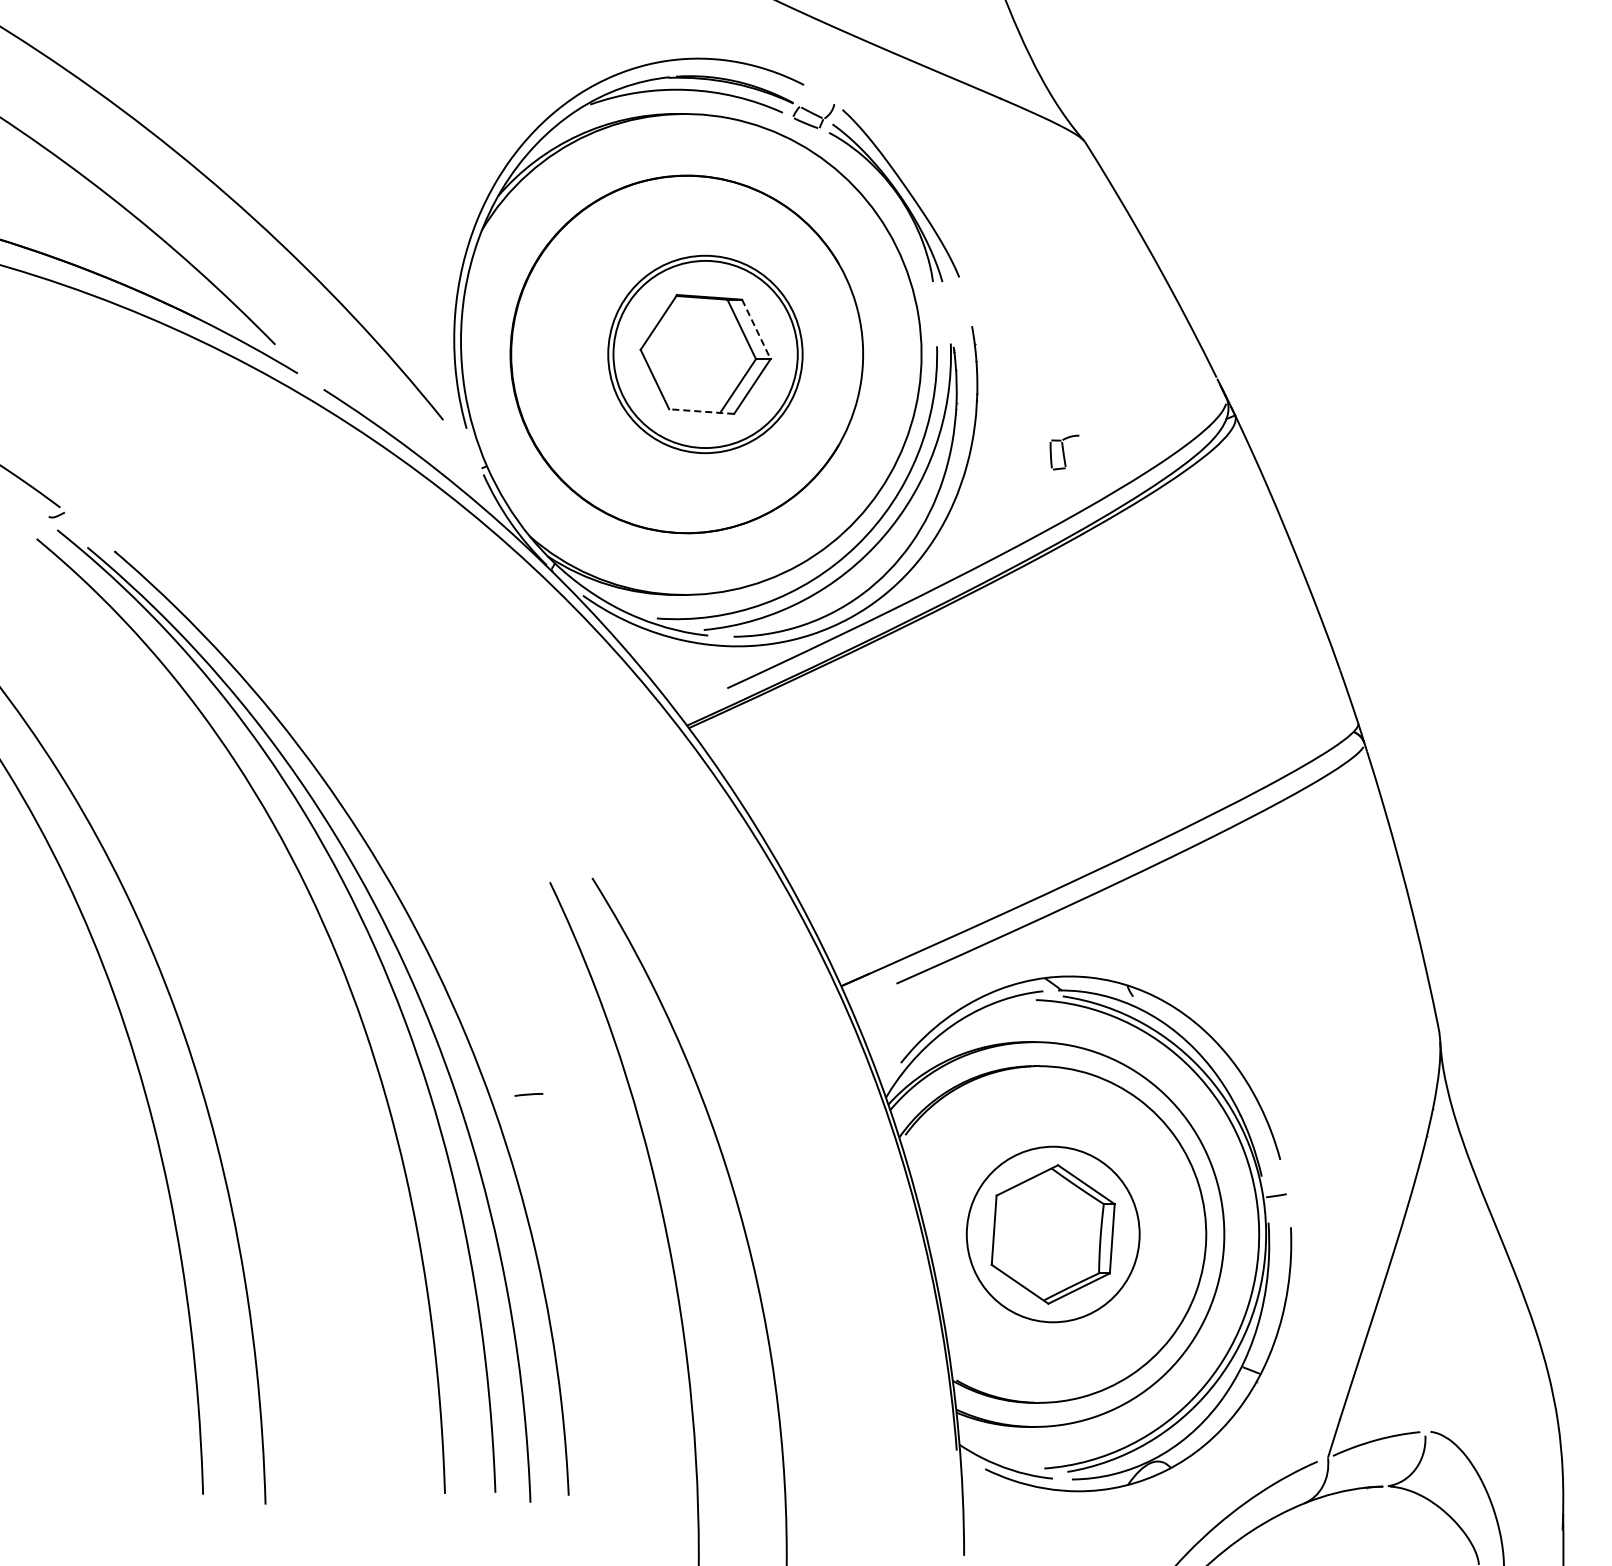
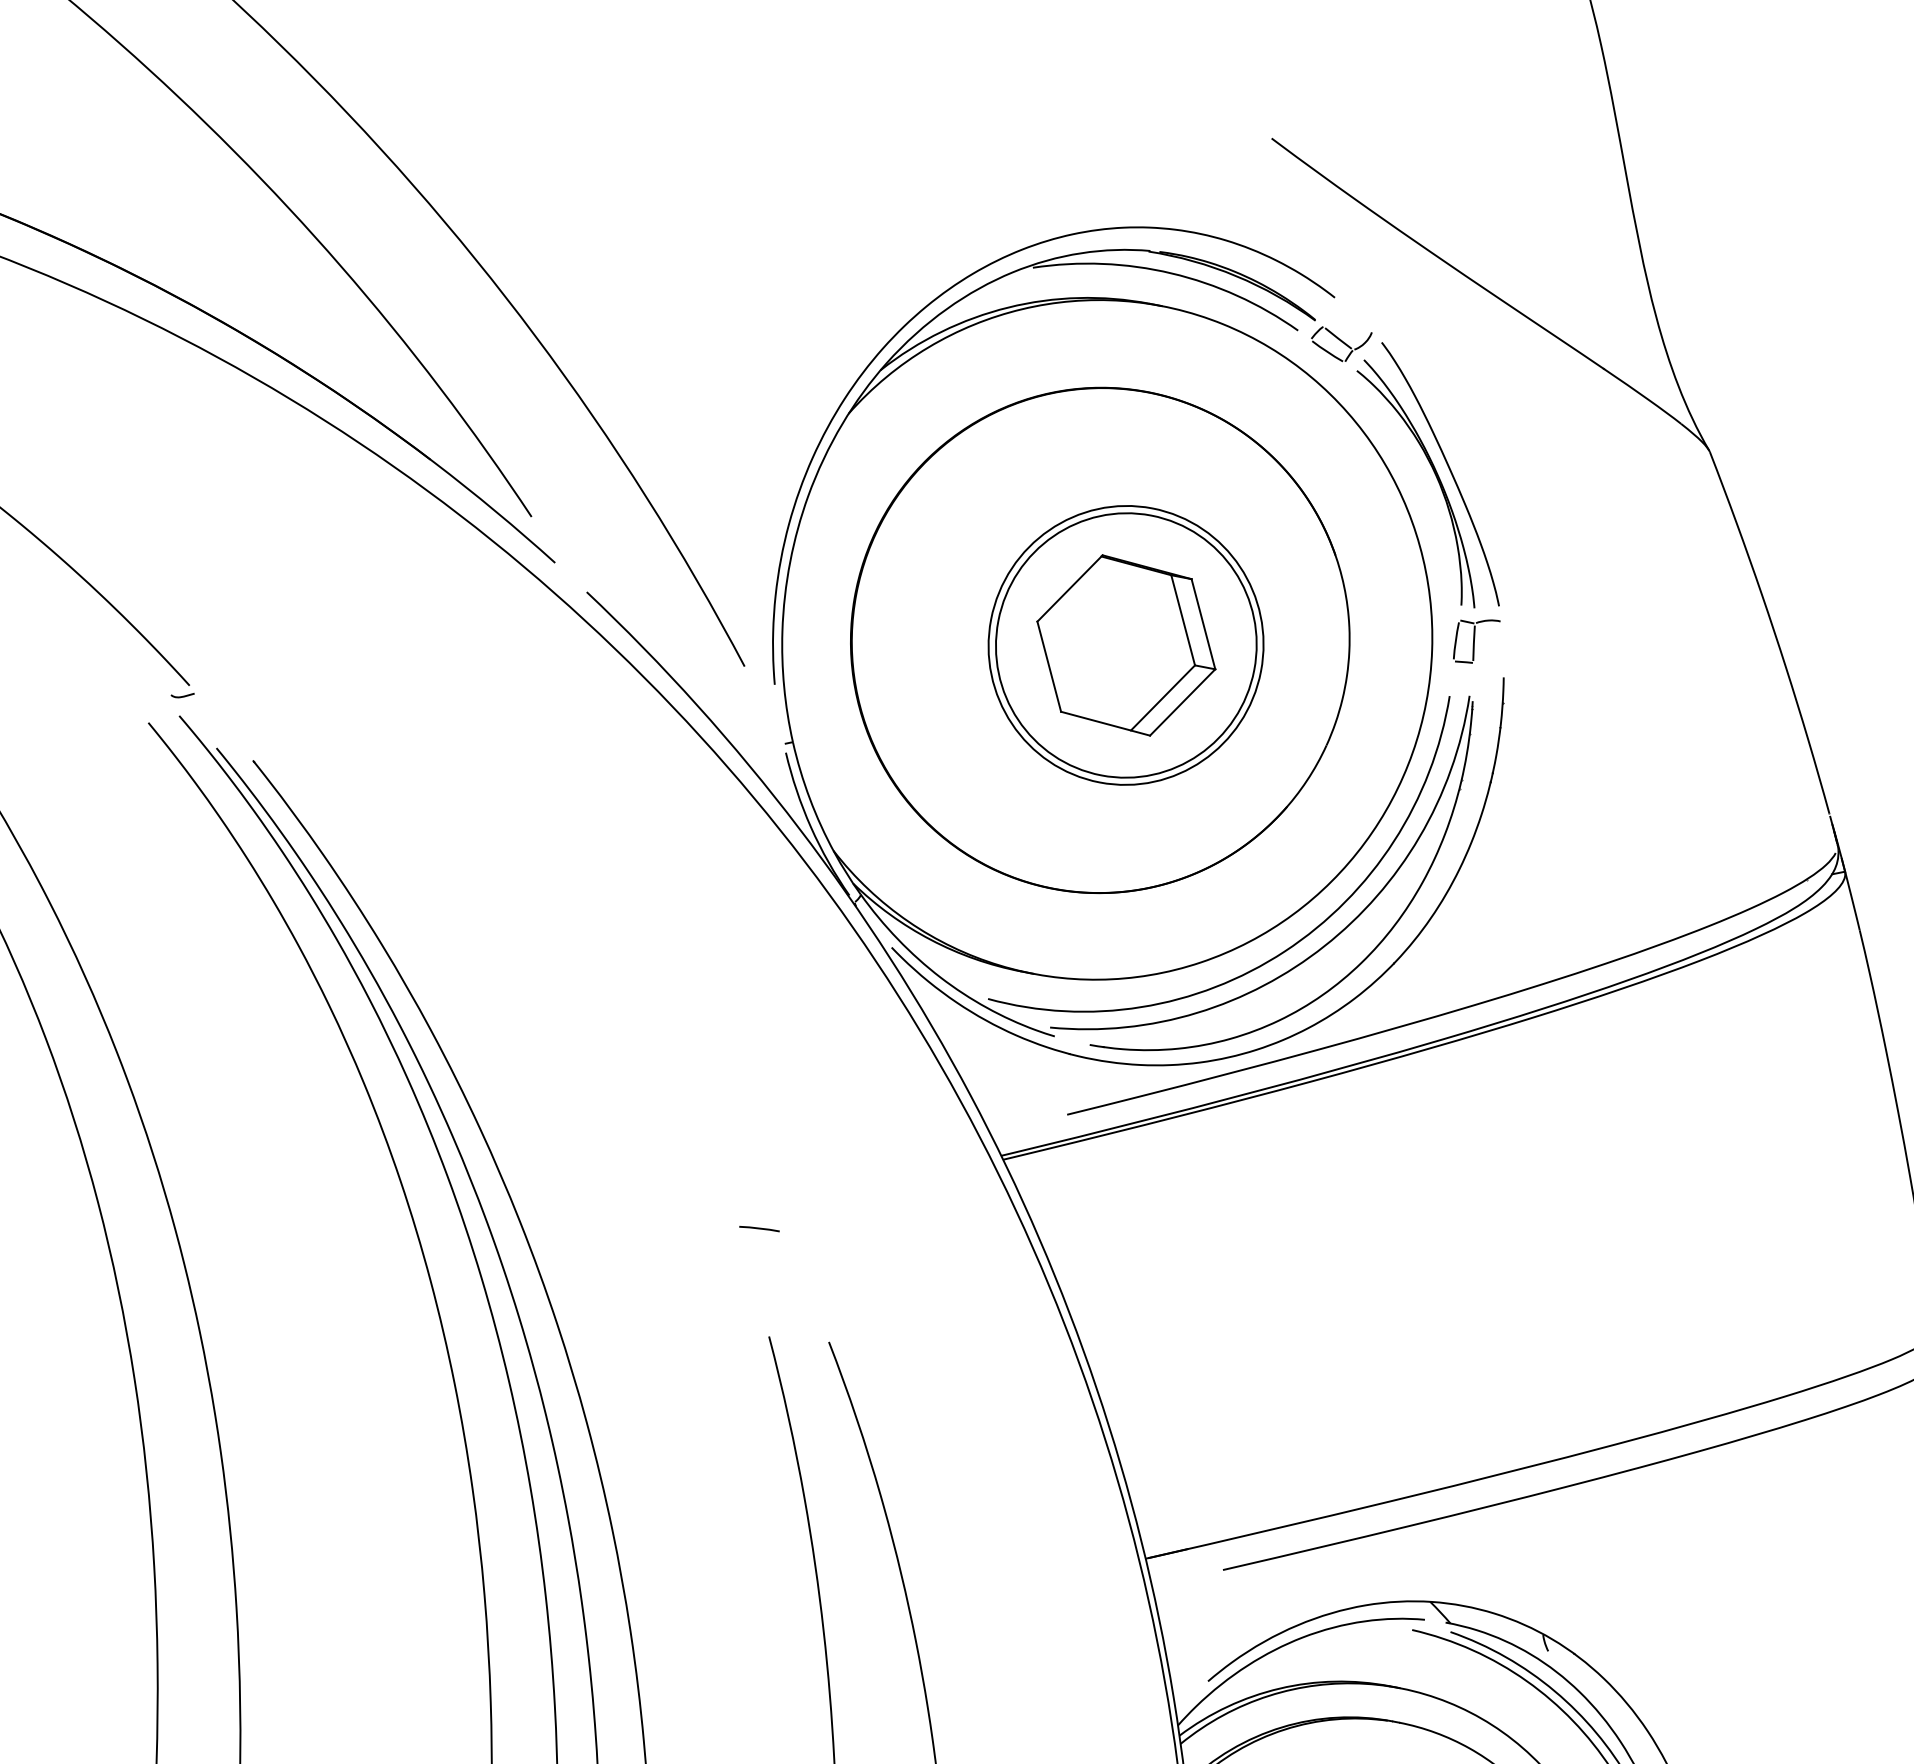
line: (756, 329) -> (1203, 624), dashed -> solid
line: (701, 411) -> (1105, 723), dashed -> solid
part: (1064, 452) -> (1475, 640), moved
line: (528, 1094) -> (759, 1228), moved

